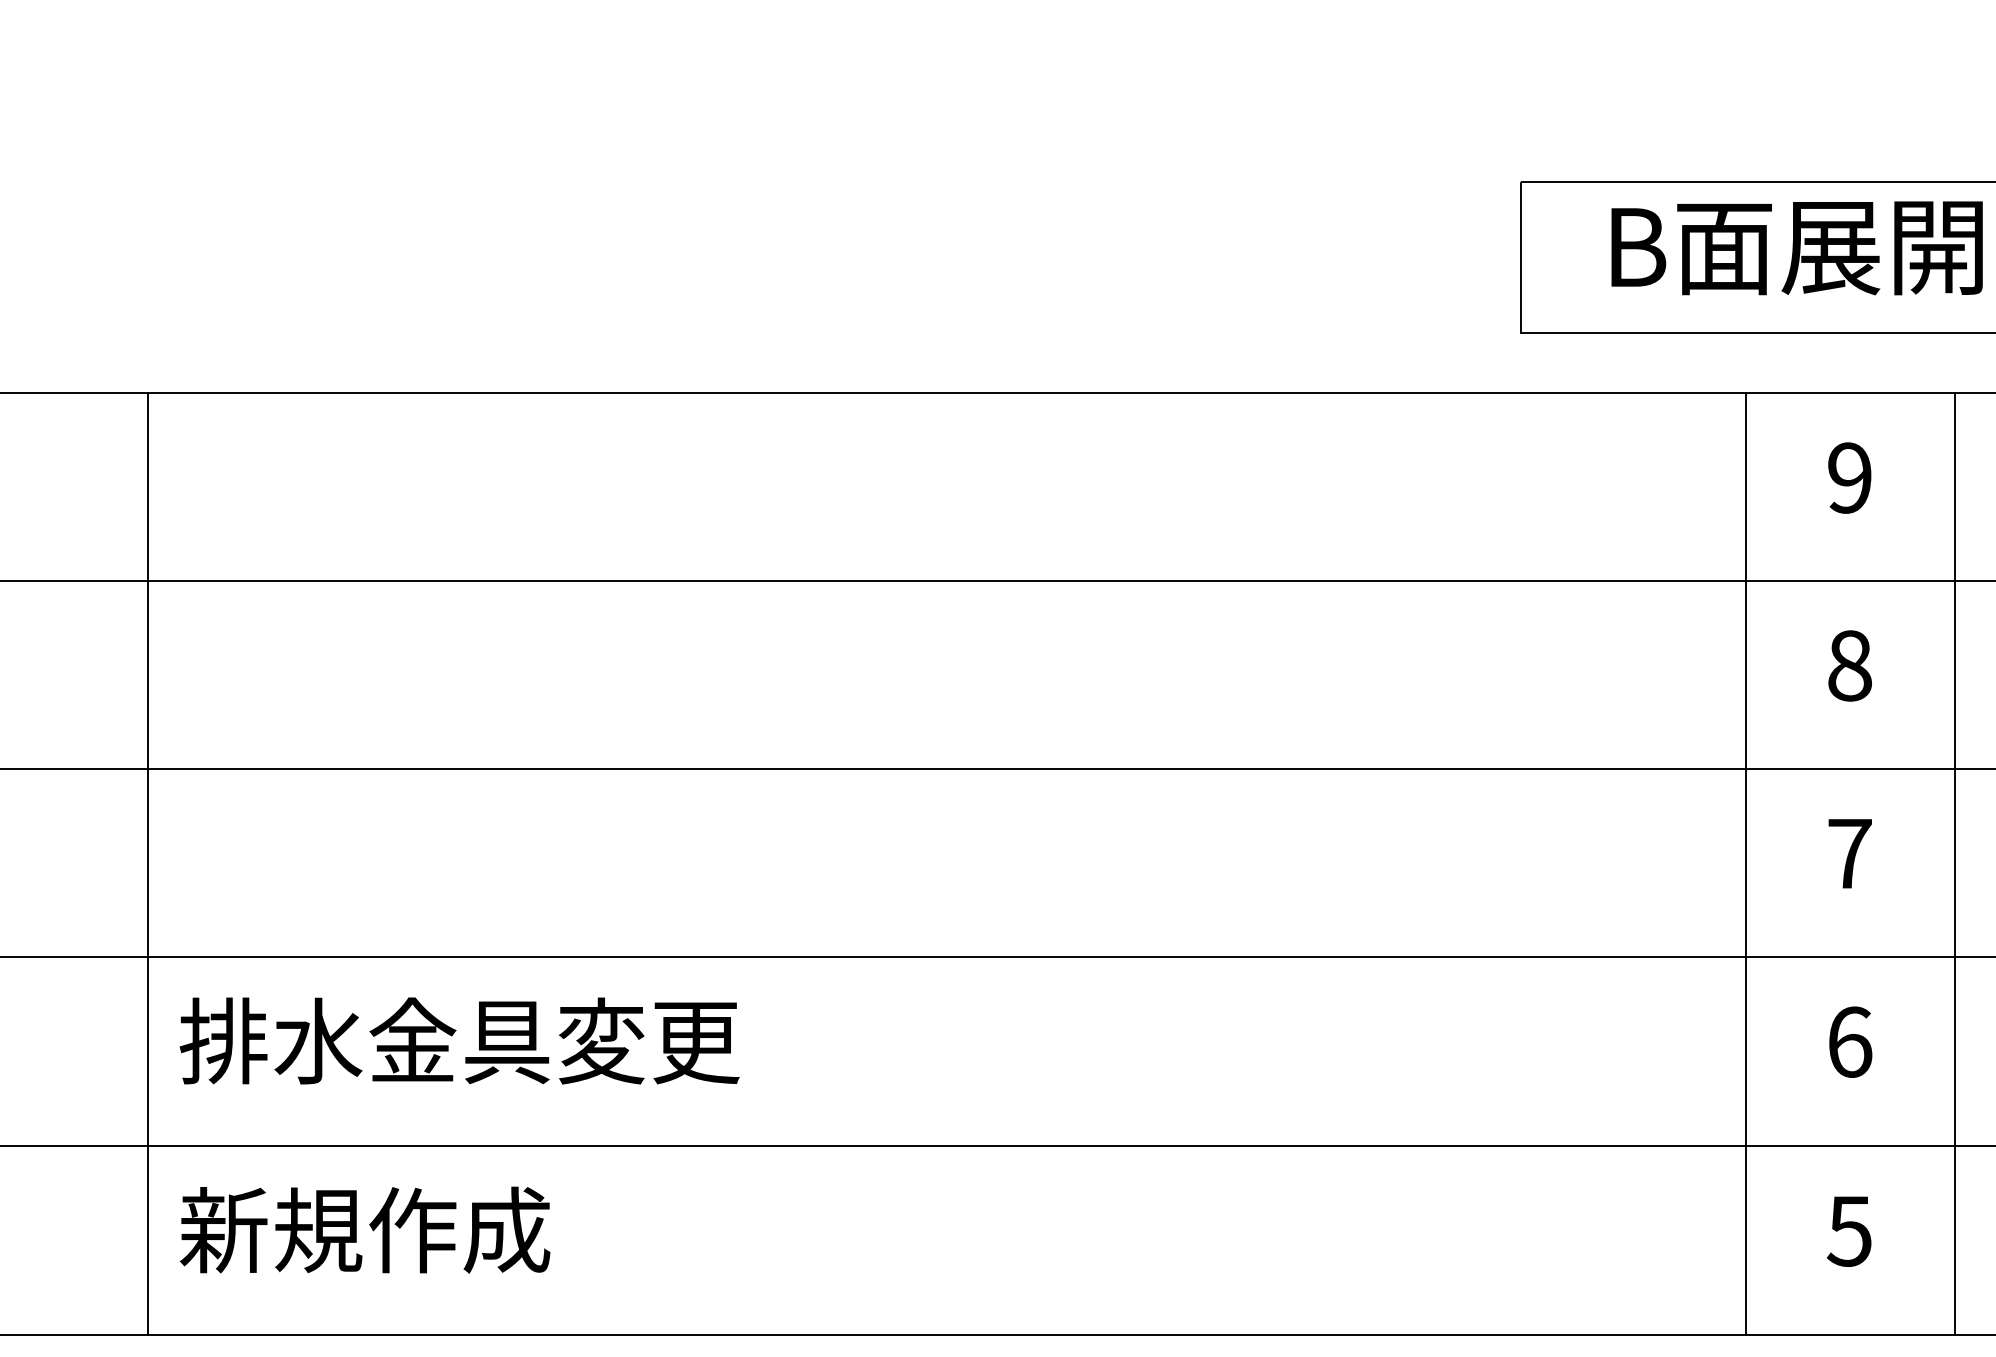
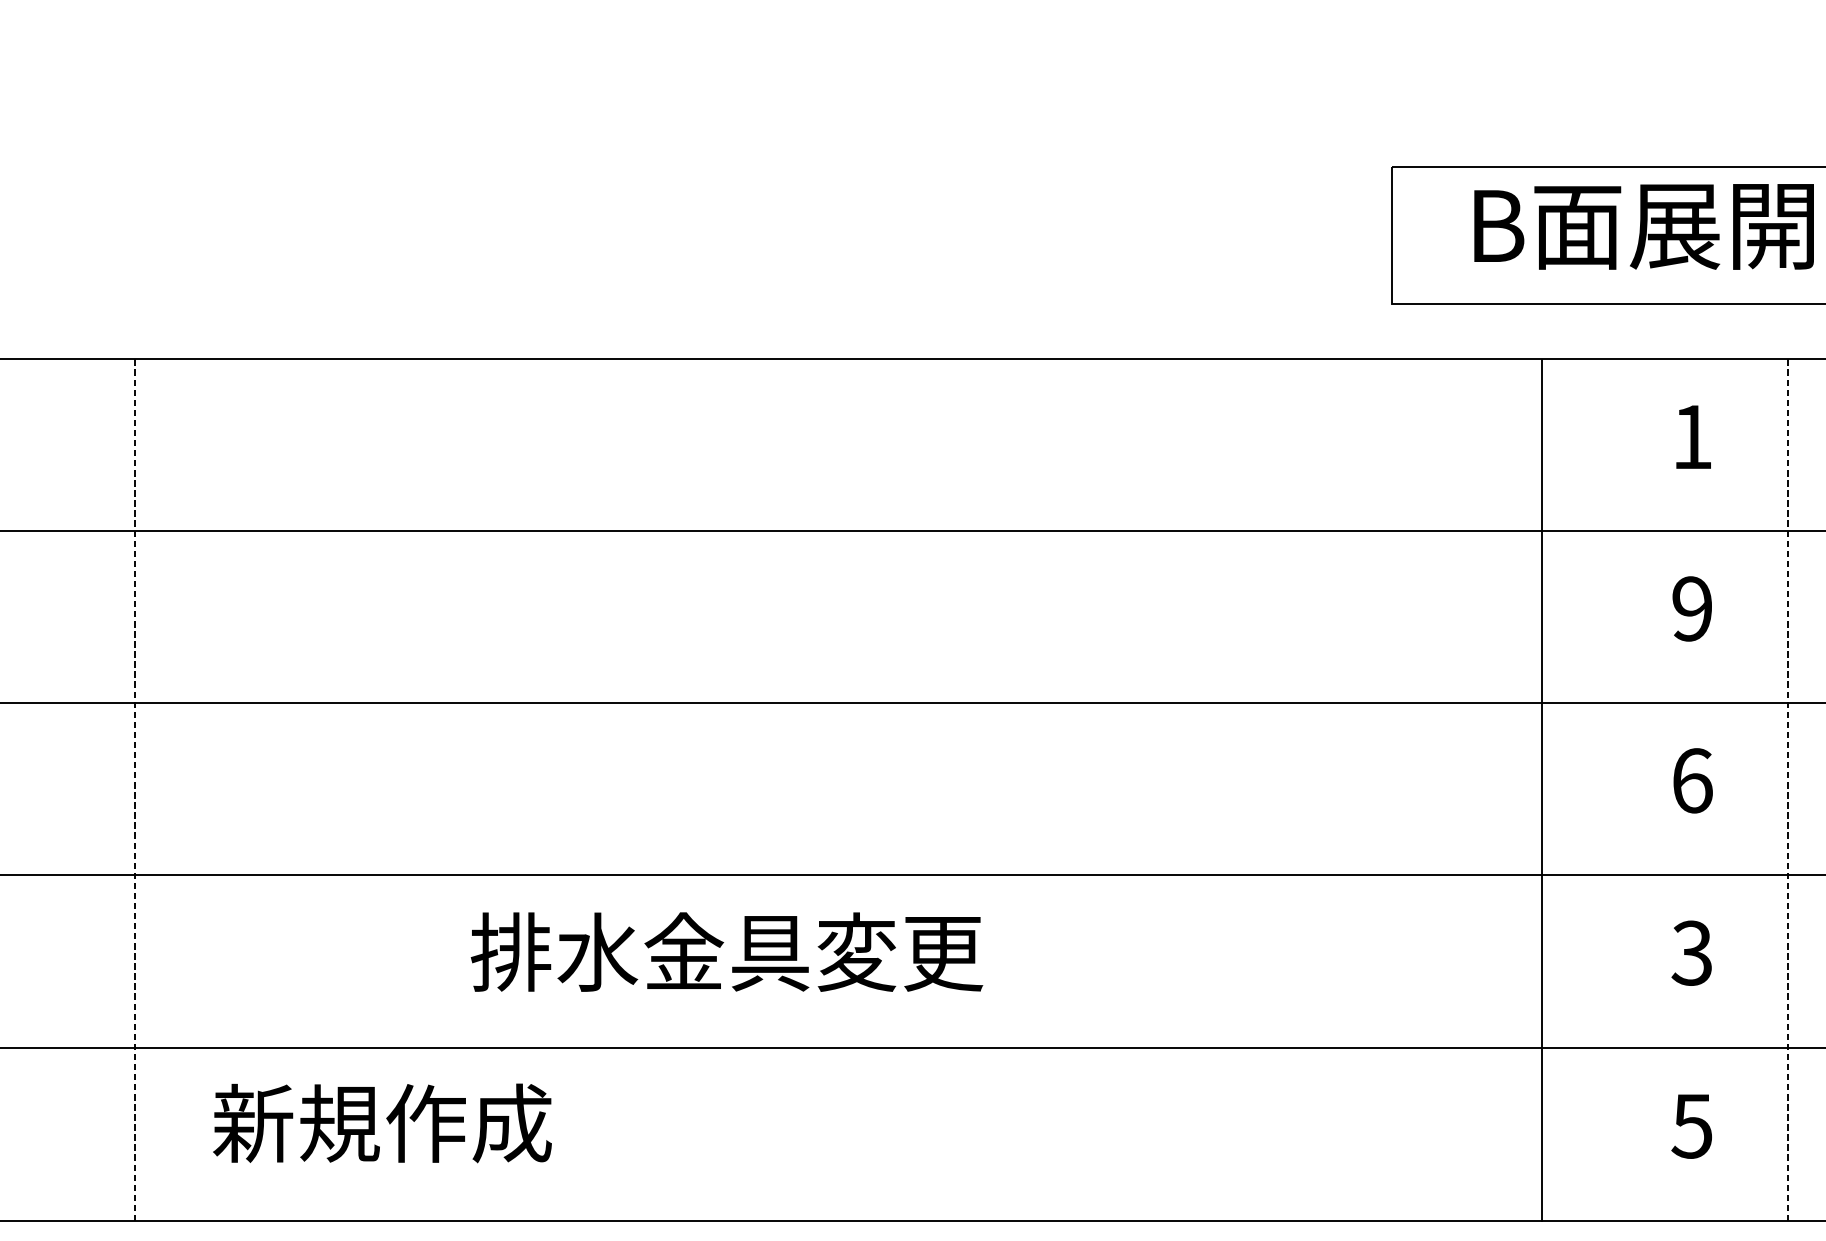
text: (1849, 477) -> (1692, 436), 9 -> 1
text: (1849, 665) -> (1692, 608), 8 -> 9
text: (1850, 853) -> (1692, 780), 7 -> 6
line: (147, 863) -> (134, 789), solid -> dashed
line: (1745, 863) -> (1541, 789), moved
line: (1954, 863) -> (1788, 789), solid -> dashed
text: (459, 1040) -> (726, 951), moved
text: (1849, 1041) -> (1692, 952), 6 -> 3
text: (364, 1229) -> (381, 1122), moved

